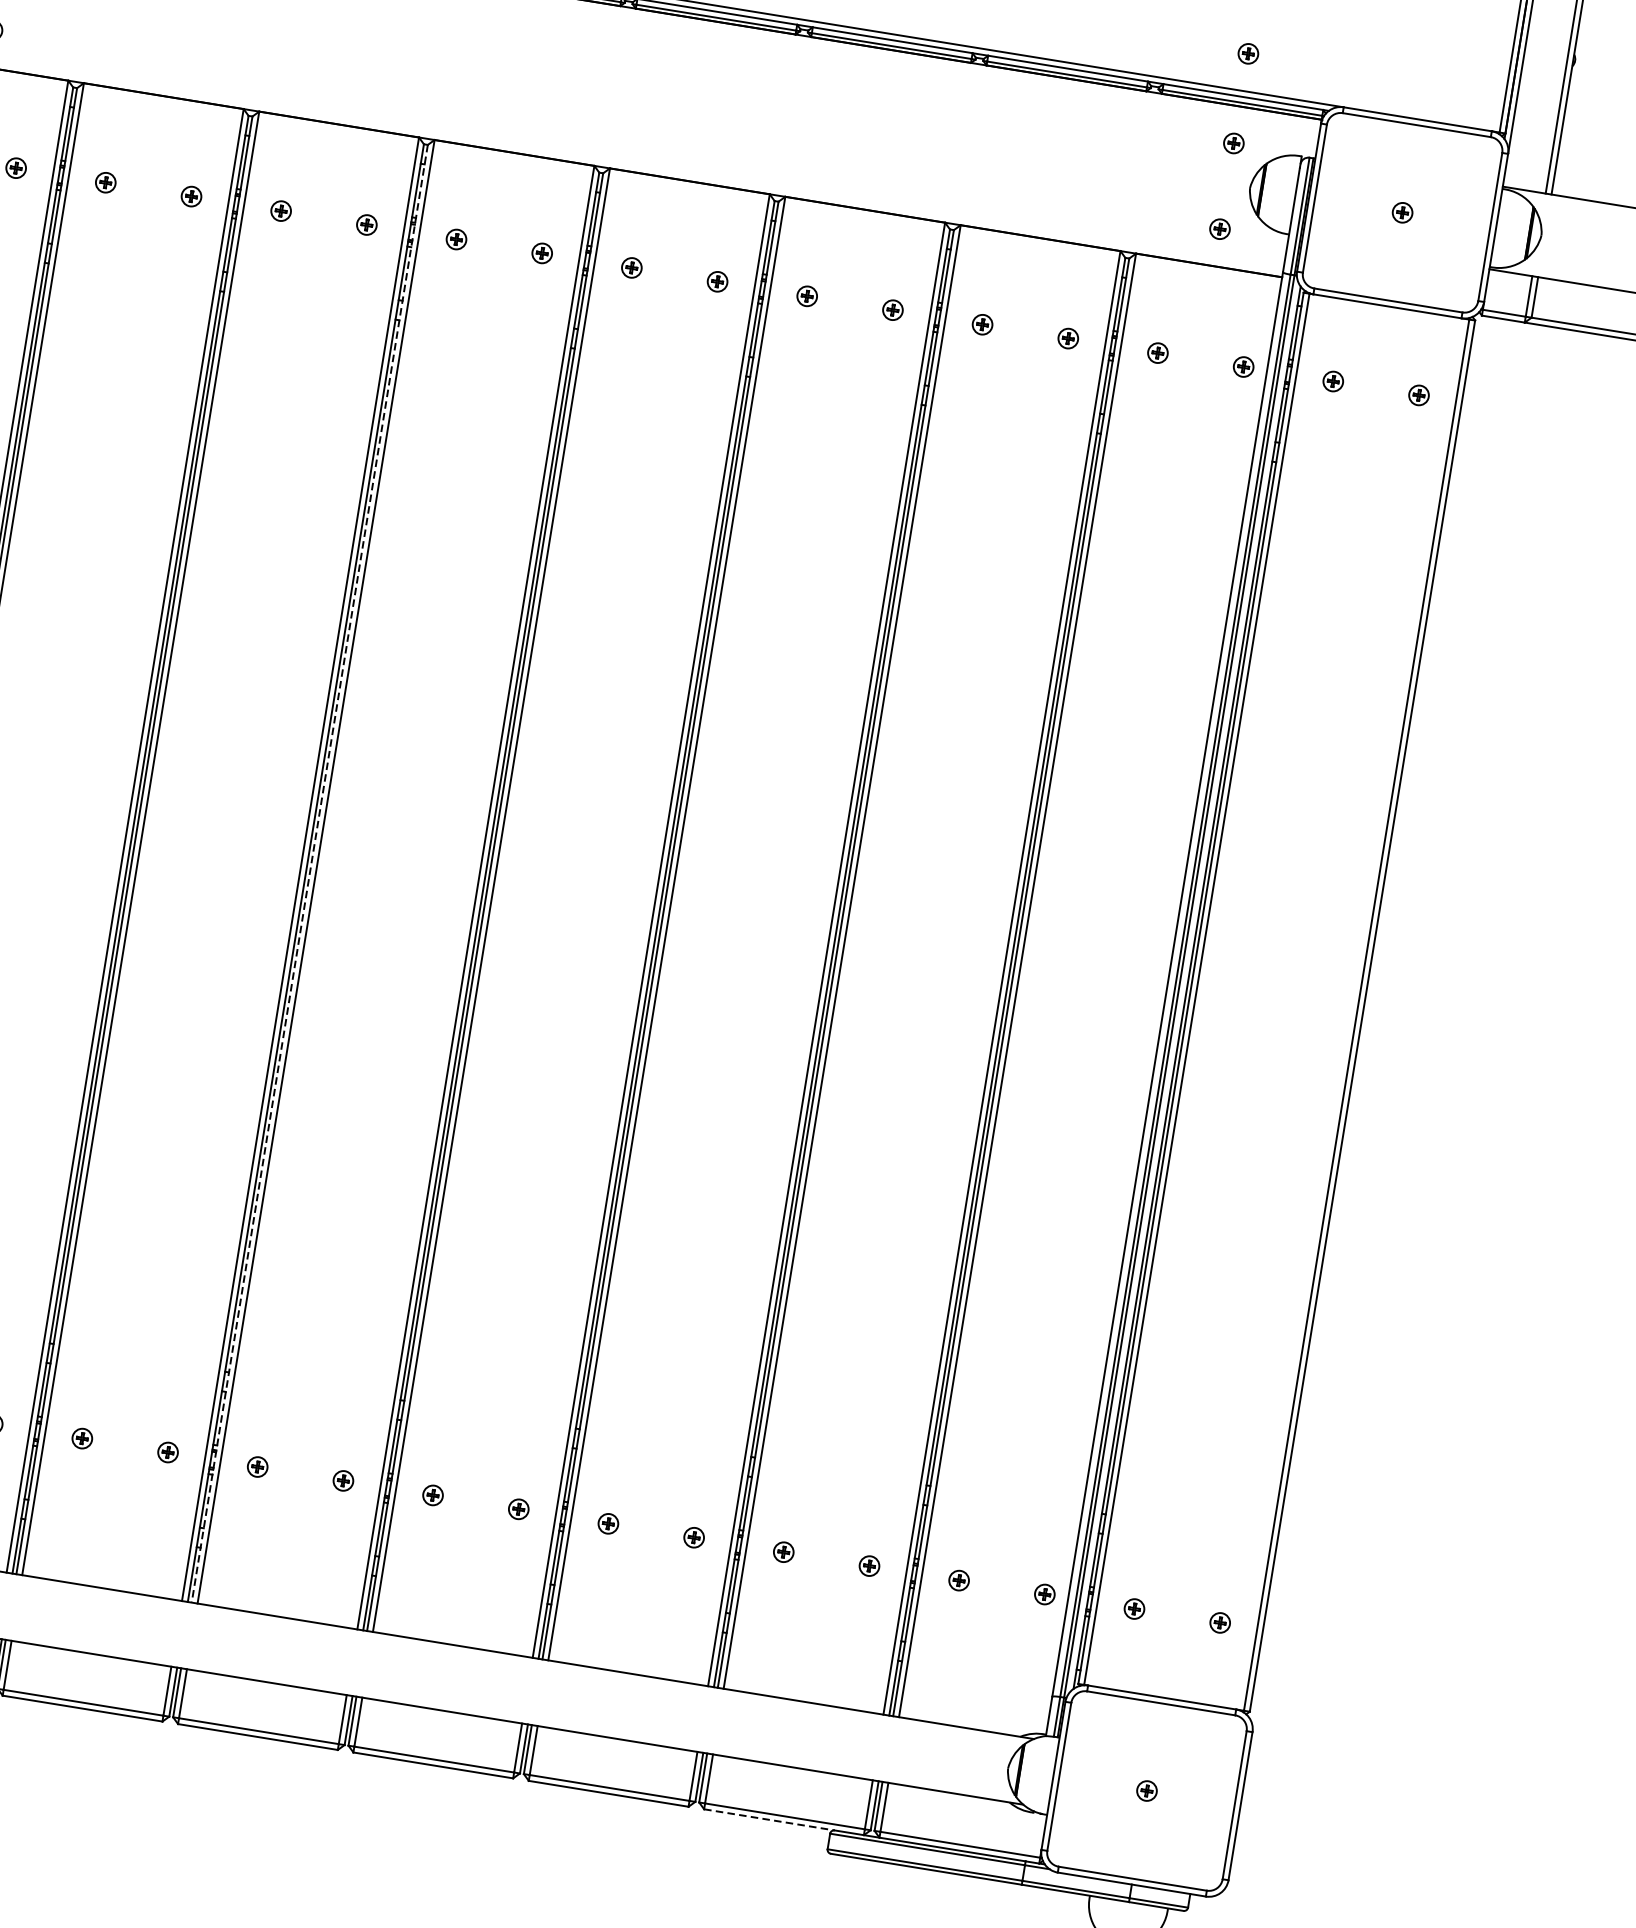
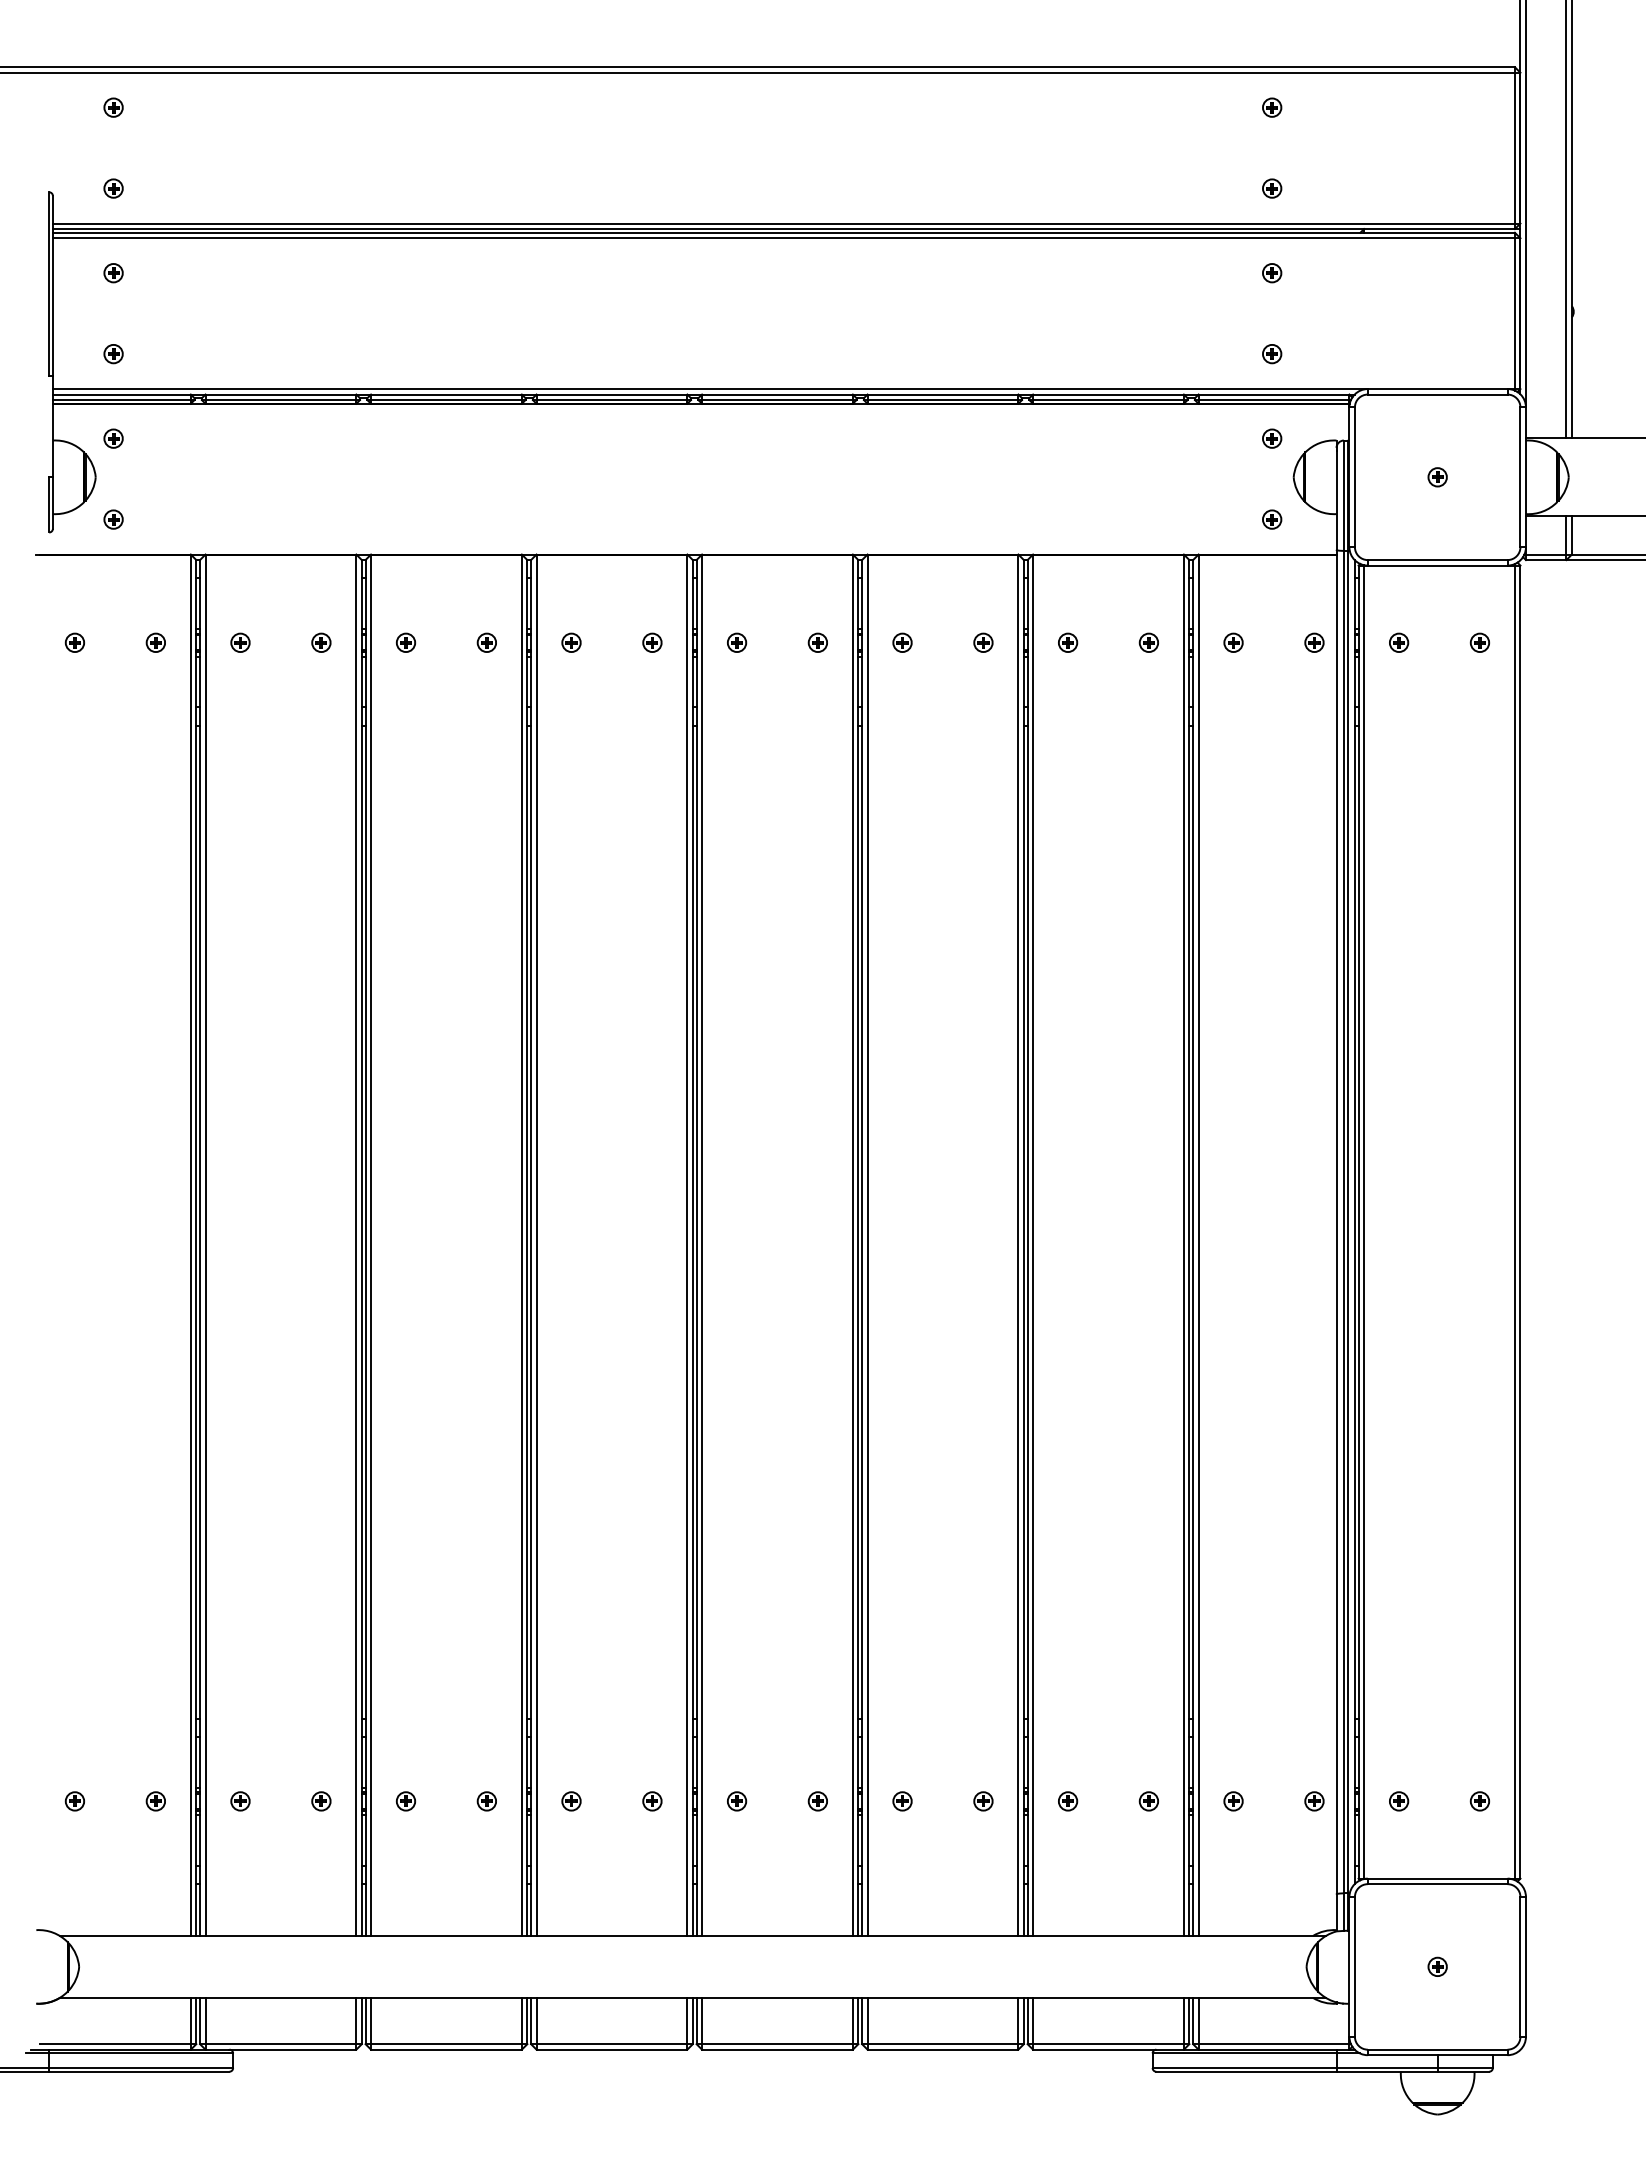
line: (310, 874) -> (531, 1248), dashed -> solid
line: (769, 1819) -> (1094, 2049), dashed -> solid

